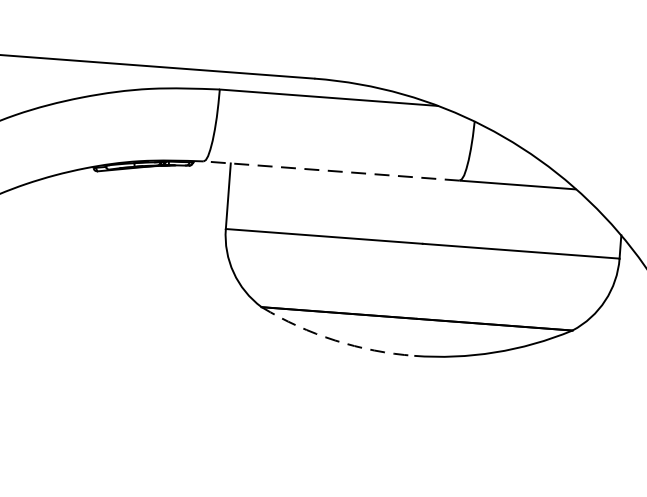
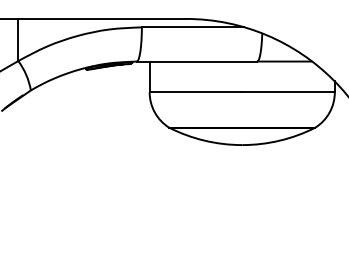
line: (330, 170) -> (196, 61), dashed -> solid
arc: (334, 340) -> (204, 140), dashed -> solid

